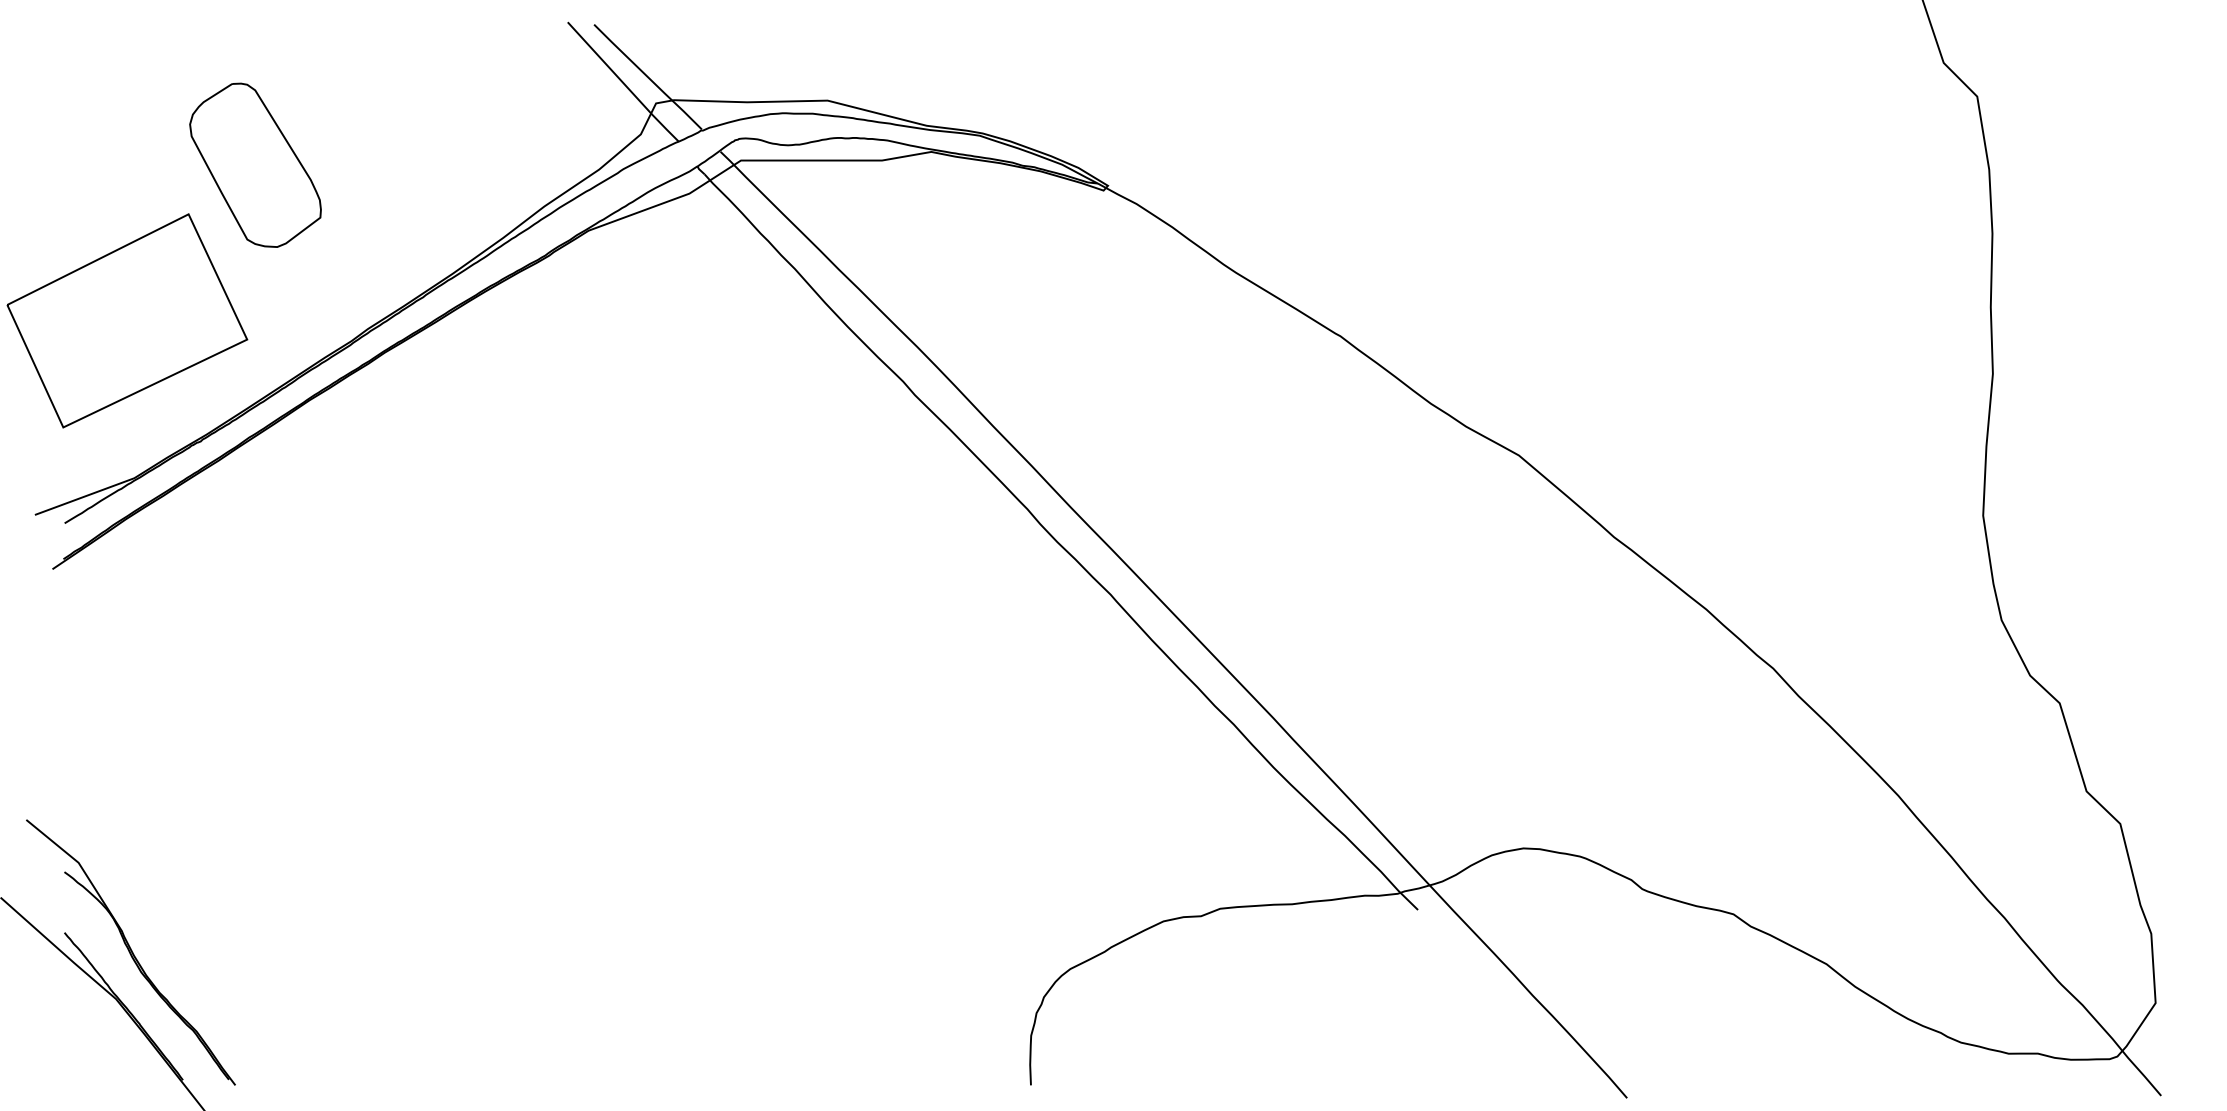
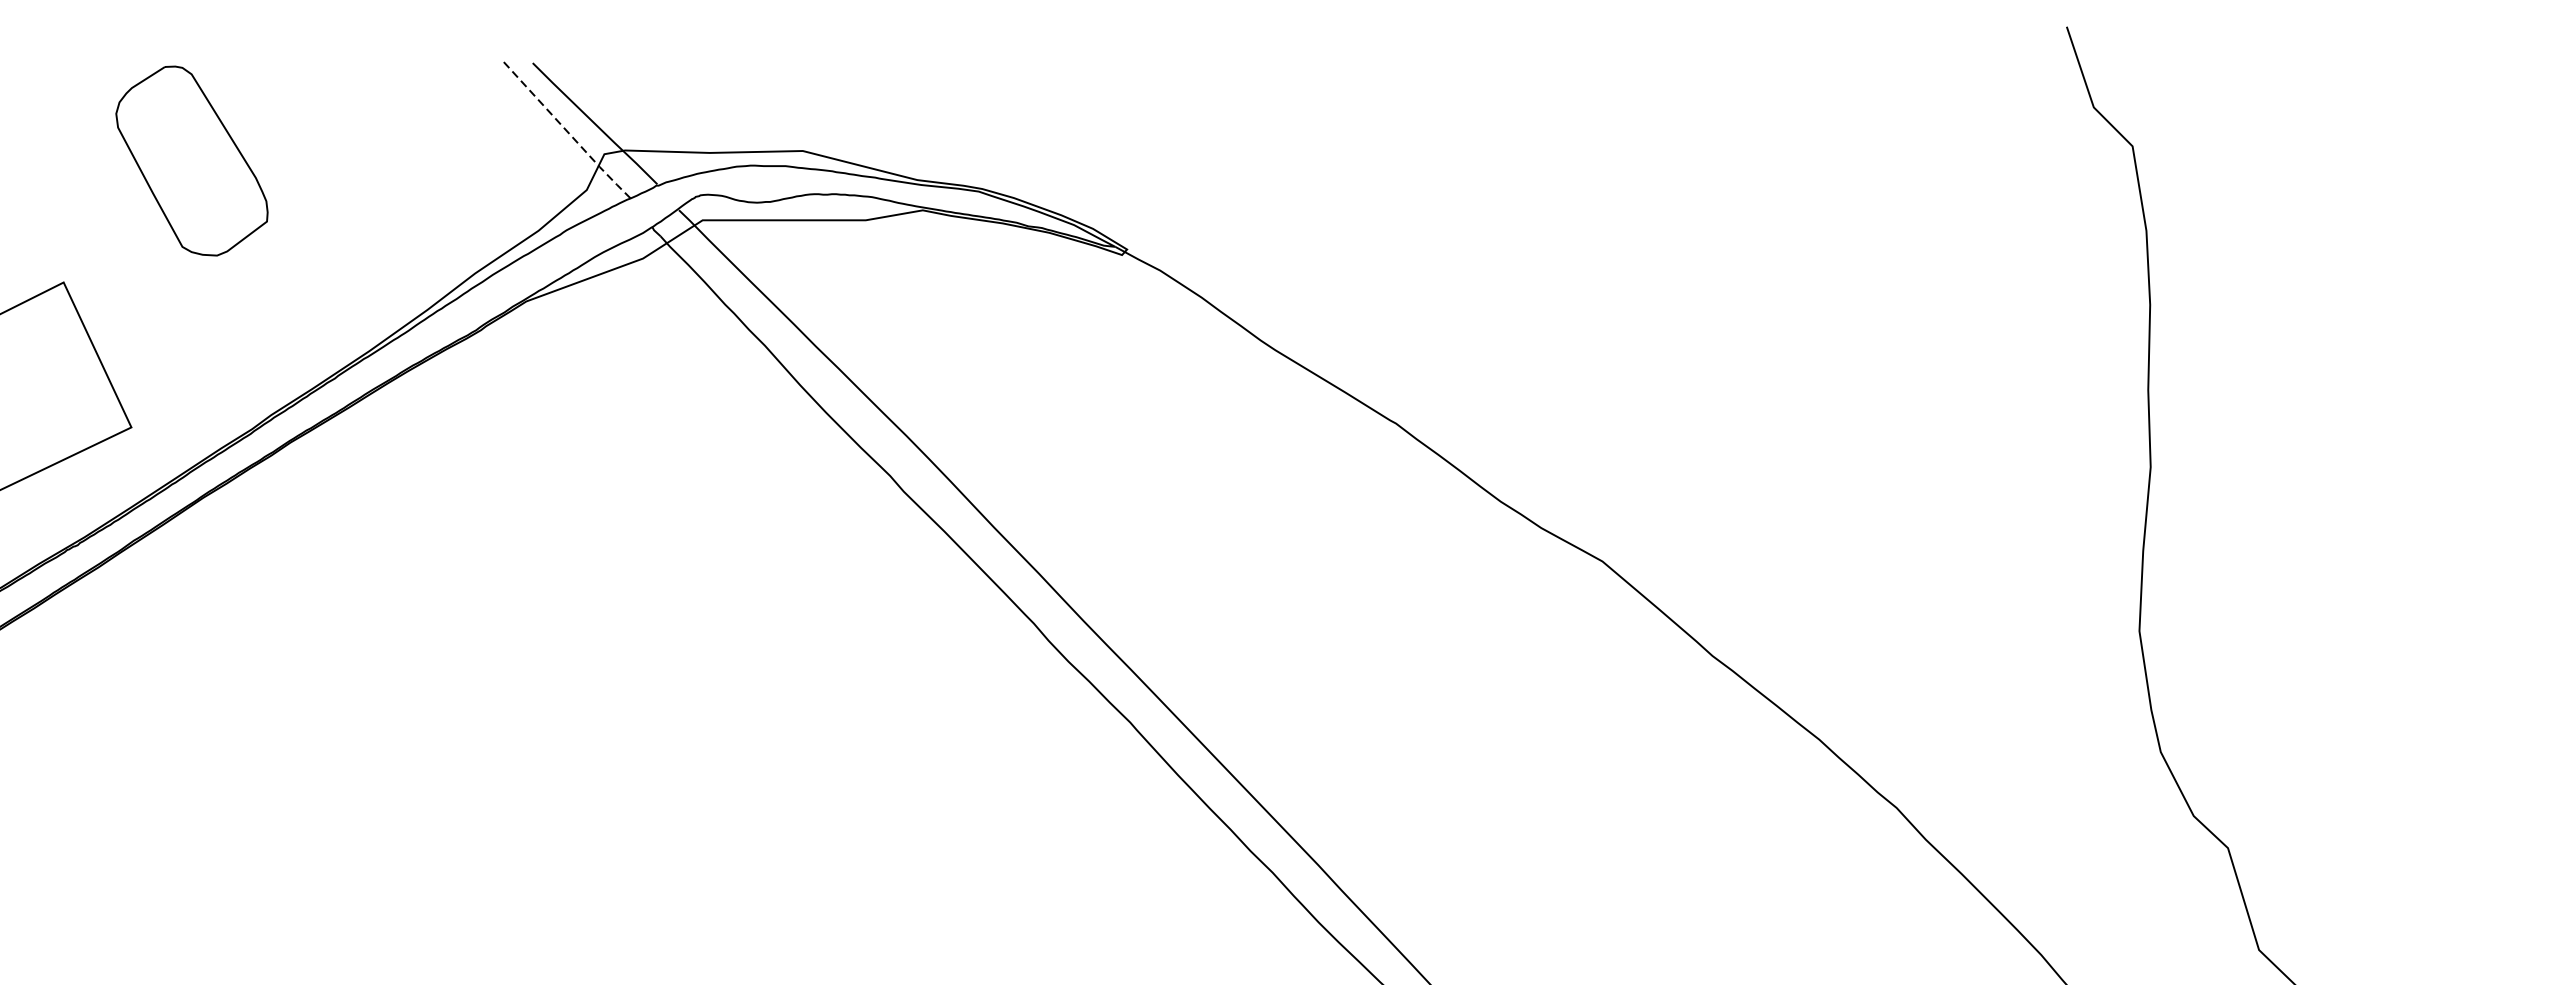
line: (623, 83) -> (566, 131), solid -> dashed
part: (255, 164) -> (191, 160), moved

